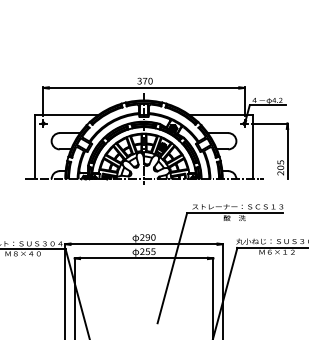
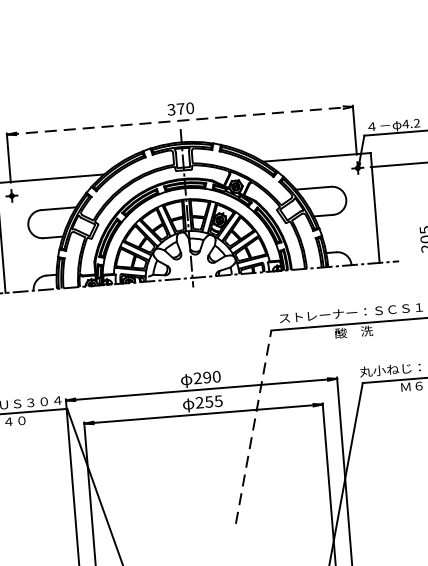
line: (144, 87) -> (180, 119), solid -> dashed
line: (172, 268) -> (253, 427), solid -> dashed

